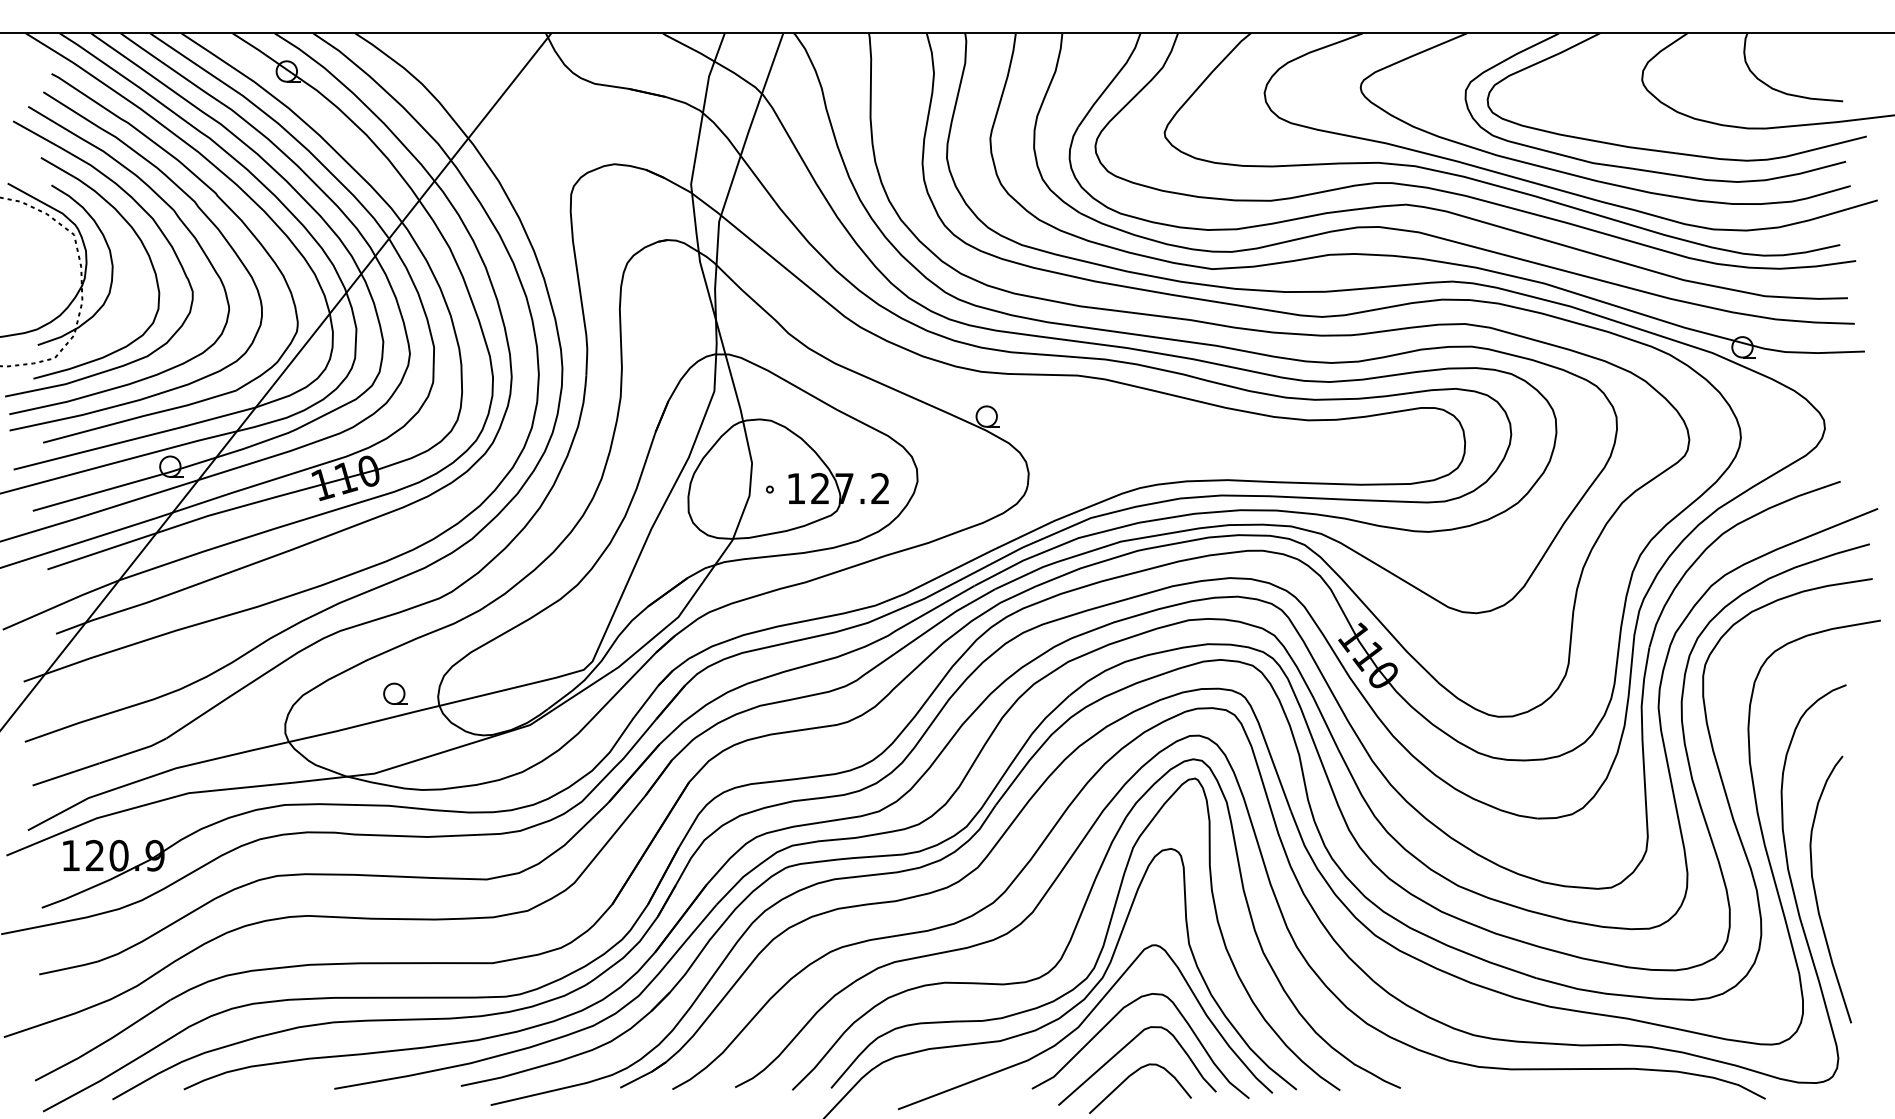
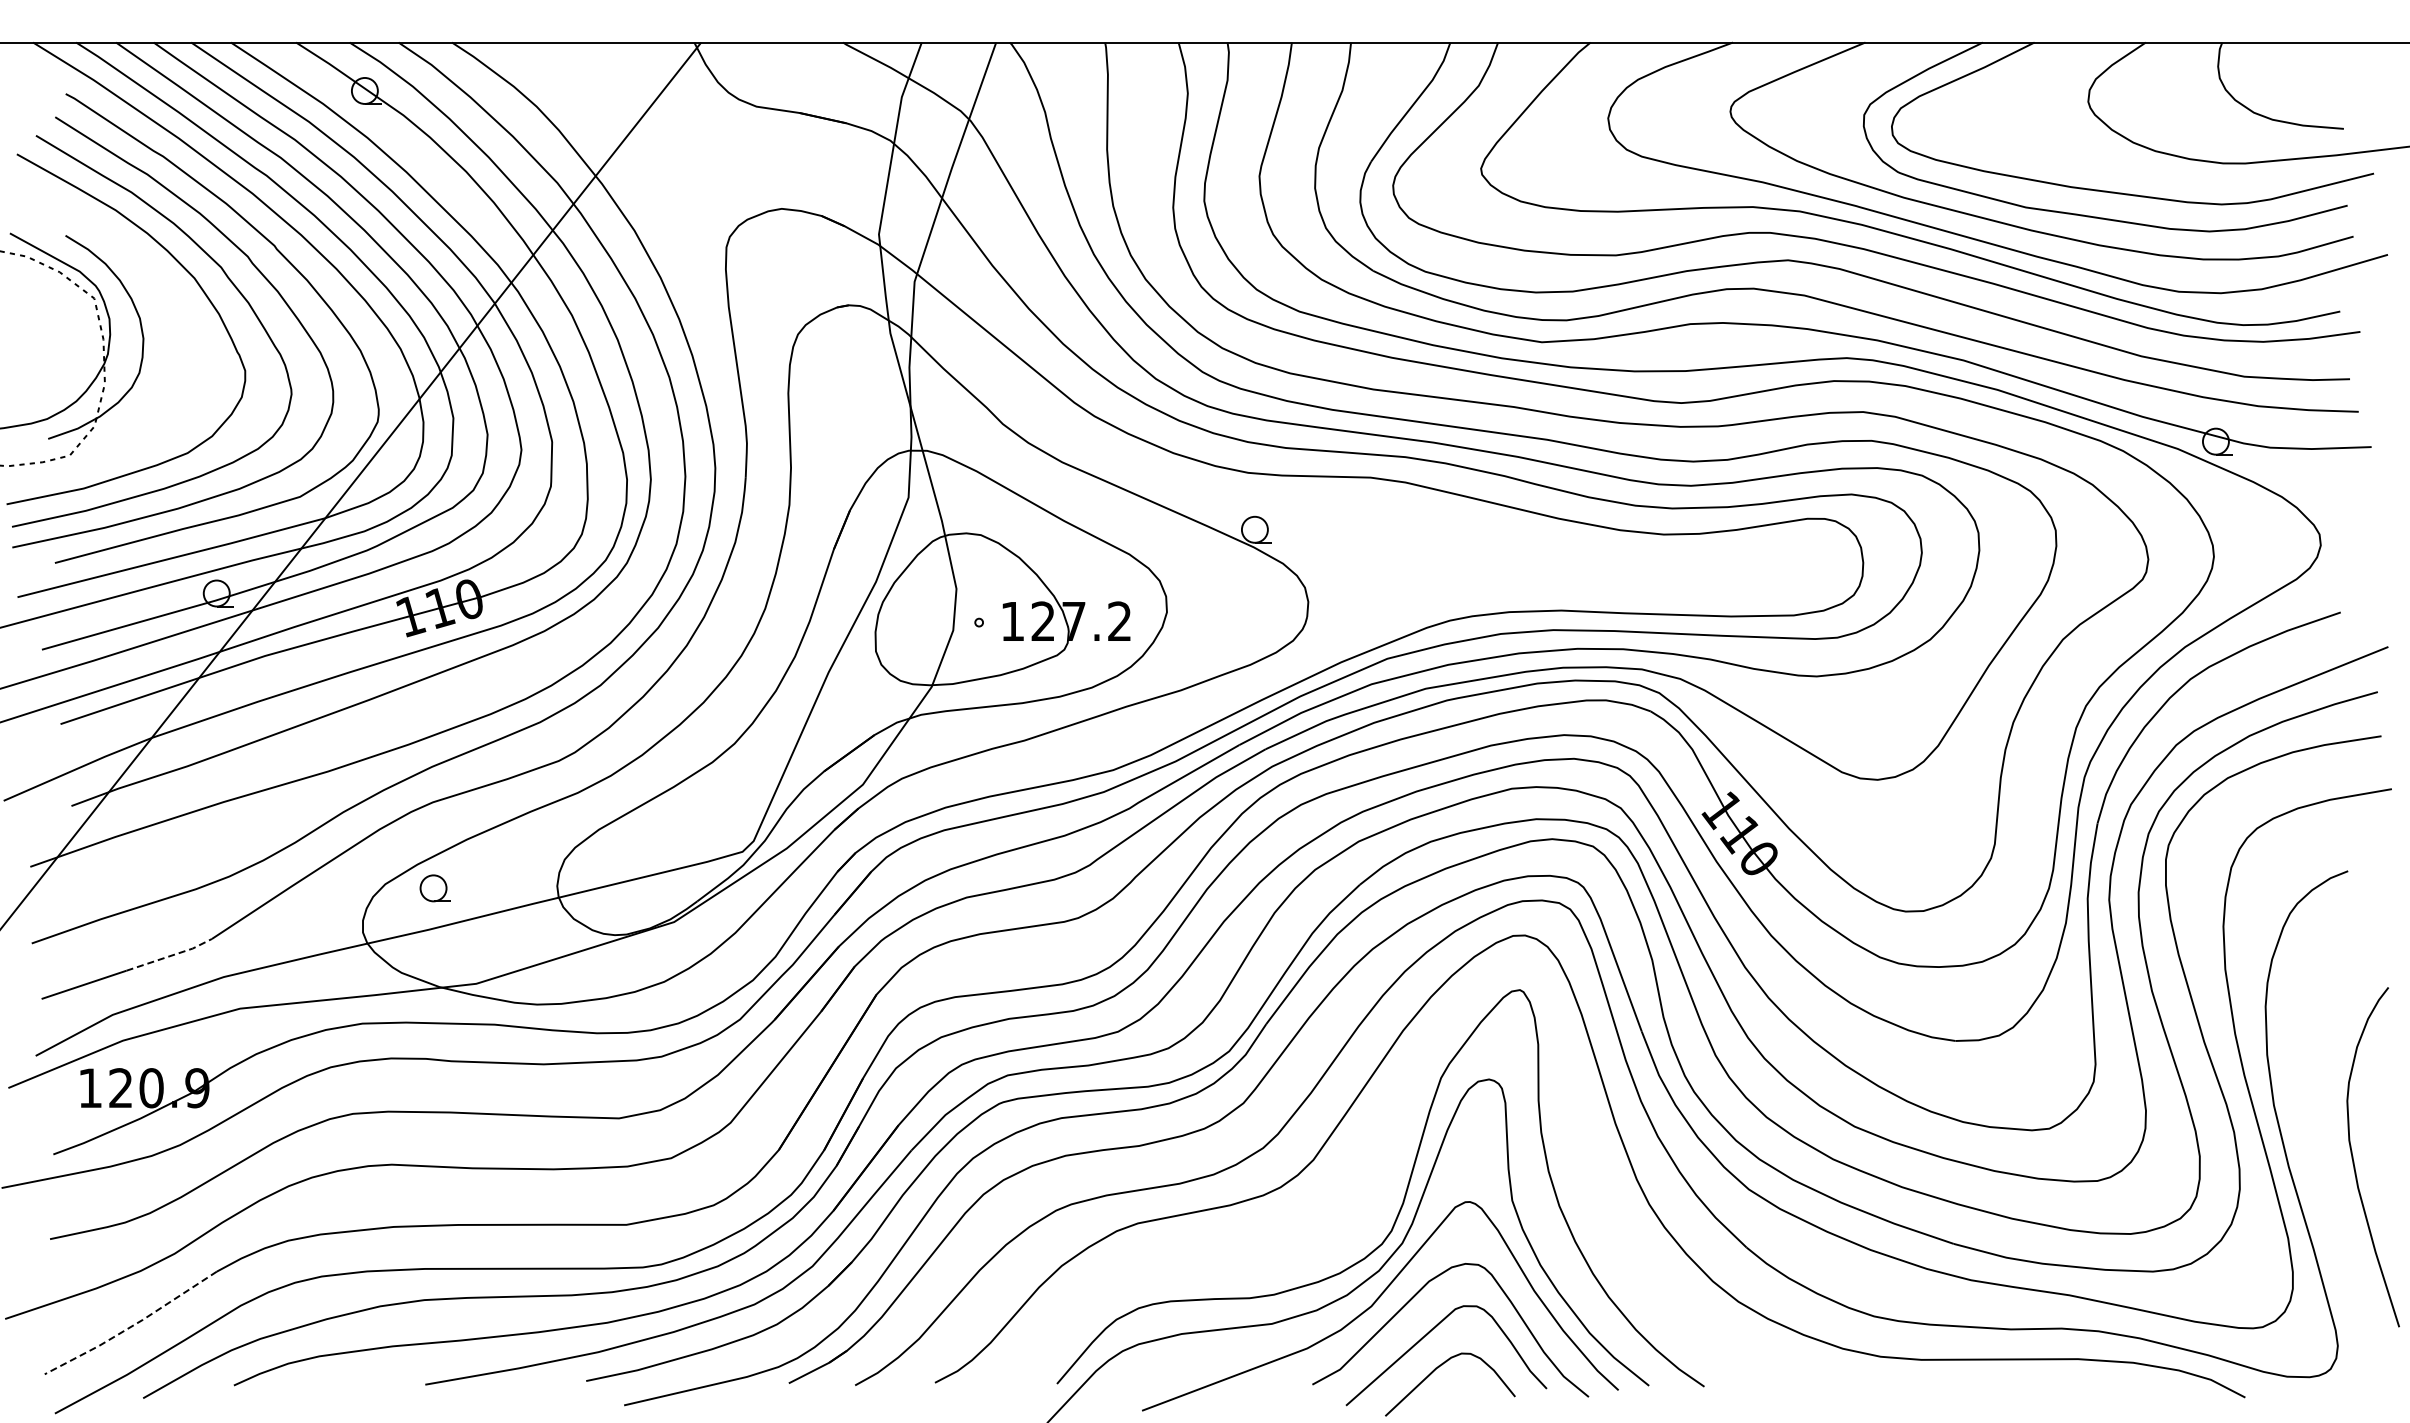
curve: (142, 245) -> (181, 312), removed
part: (395, 693) -> (434, 888), moved
line: (134, 751) -> (171, 955), solid -> dashed
curve: (1816, 892) -> (2354, 1161), moved
curve: (1080, 917) -> (1374, 1166), removed
line: (104, 1042) -> (132, 1325), solid -> dashed

